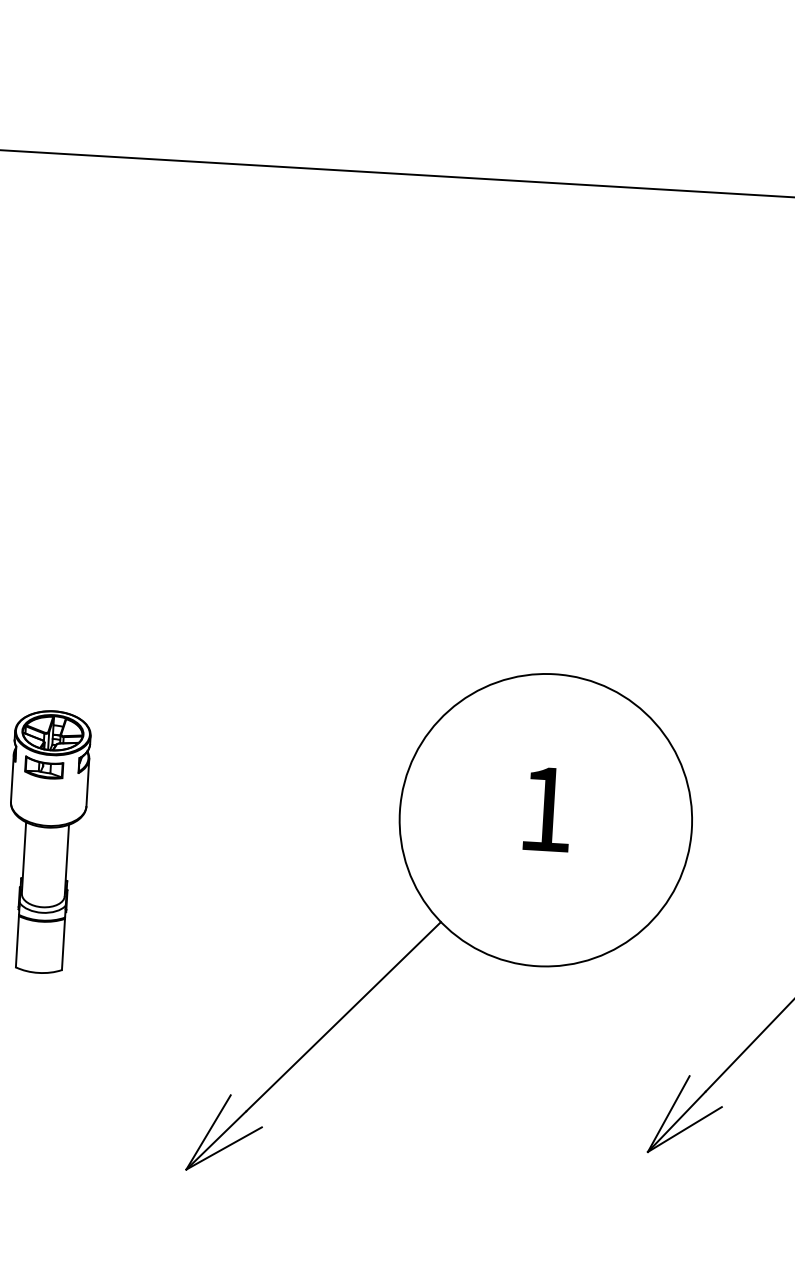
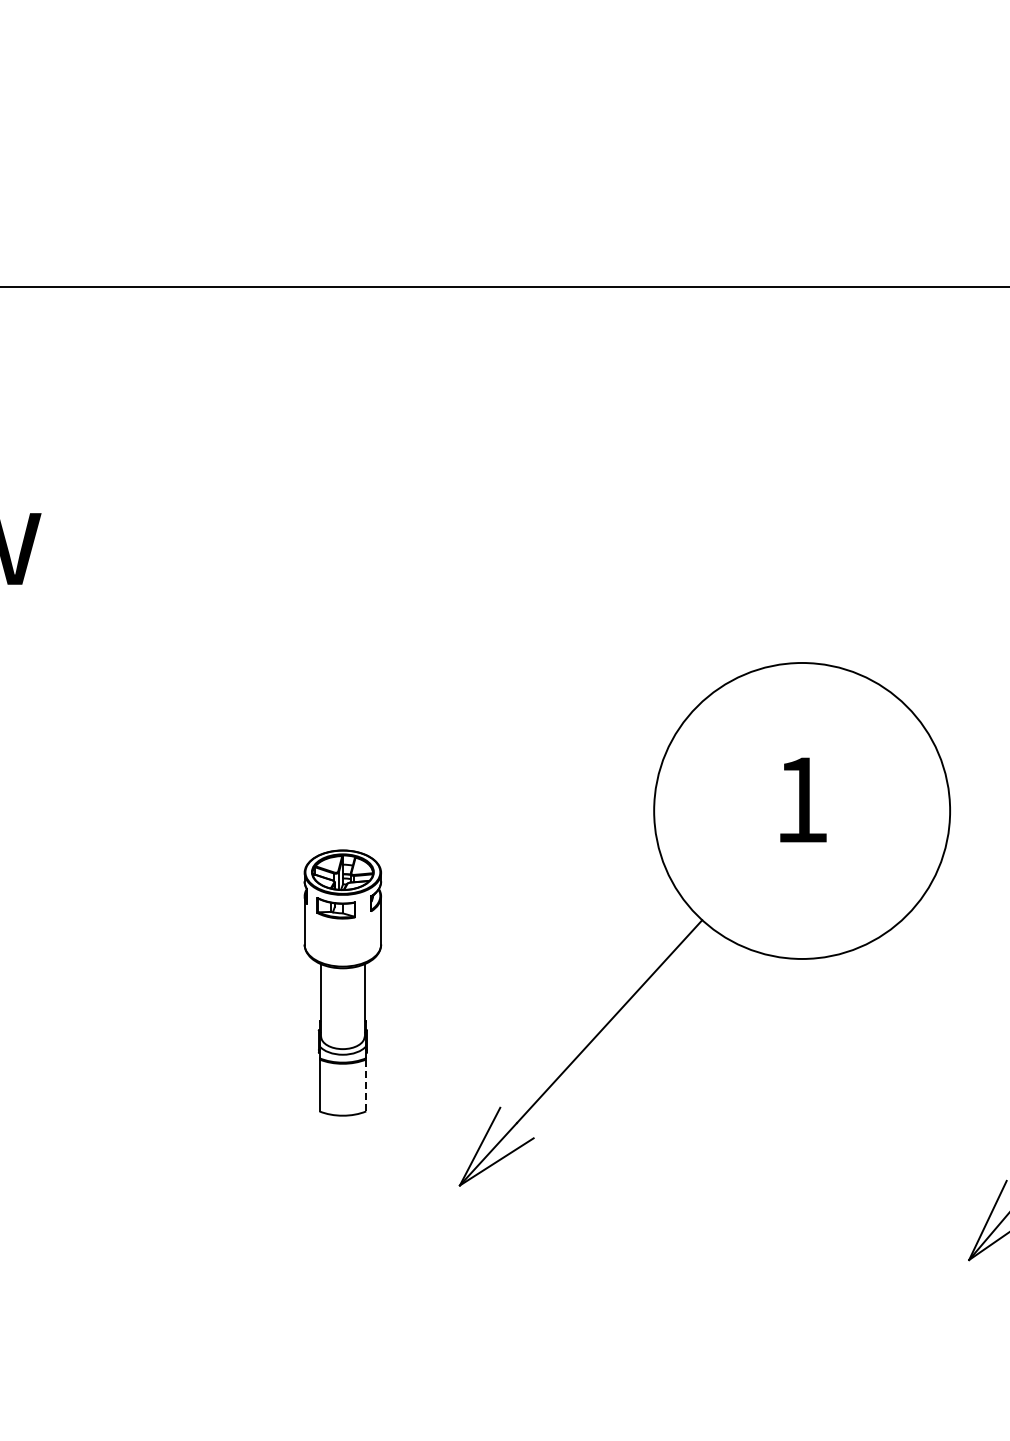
part: (442, 926) -> (704, 924), moved
line: (63, 944) -> (366, 1085), solid -> dashed

